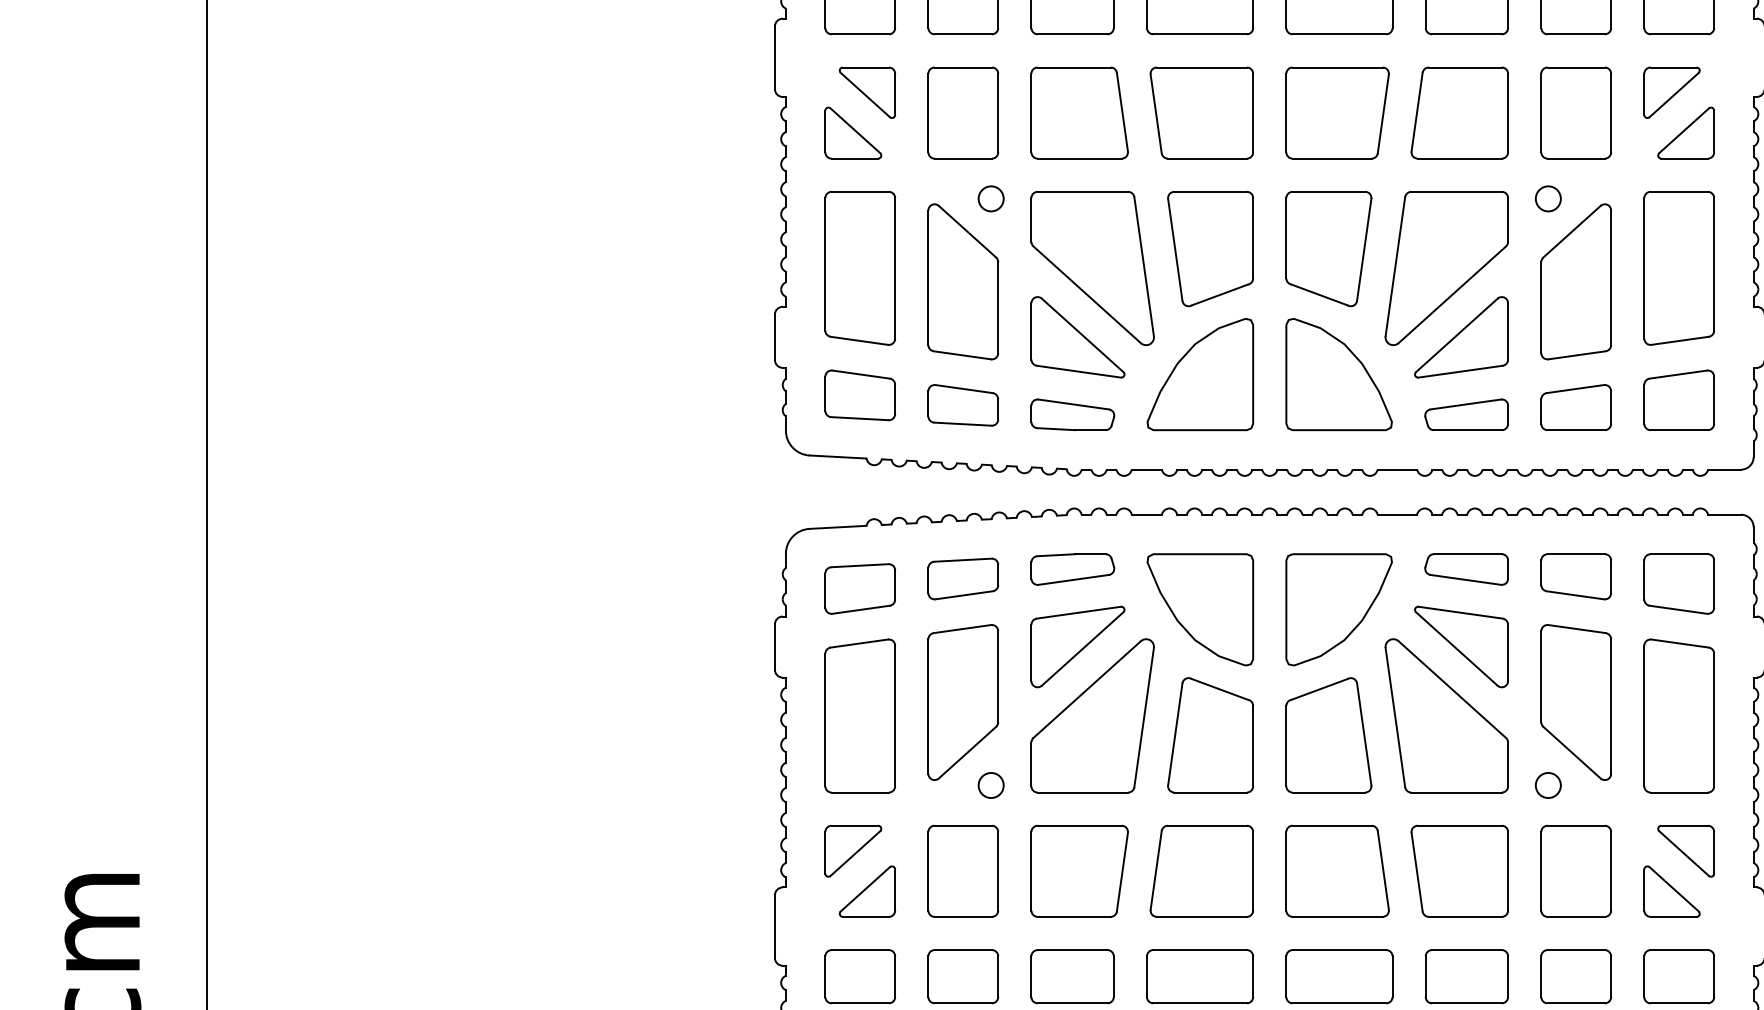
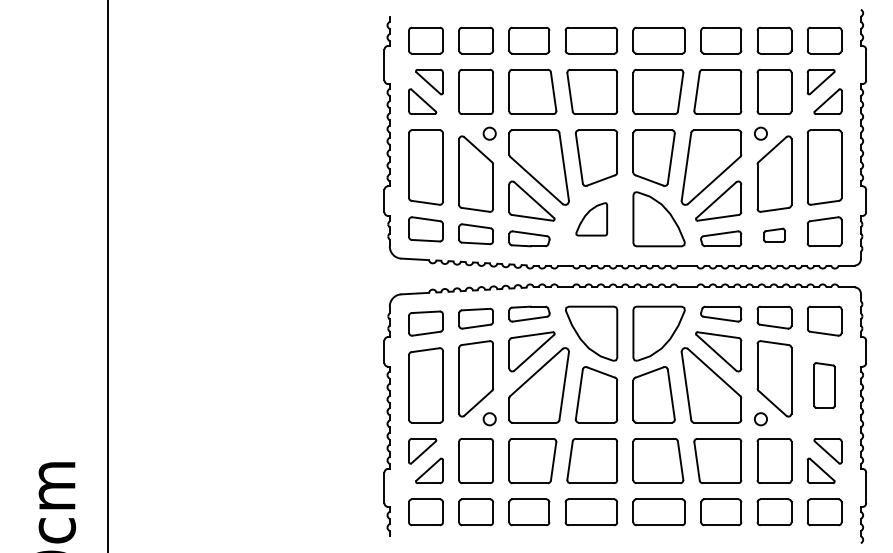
part: (1200, 375) -> (591, 219), size x0.6
part: (1576, 407) -> (774, 235), size x0.6
part: (1678, 716) -> (824, 385), size x0.6

